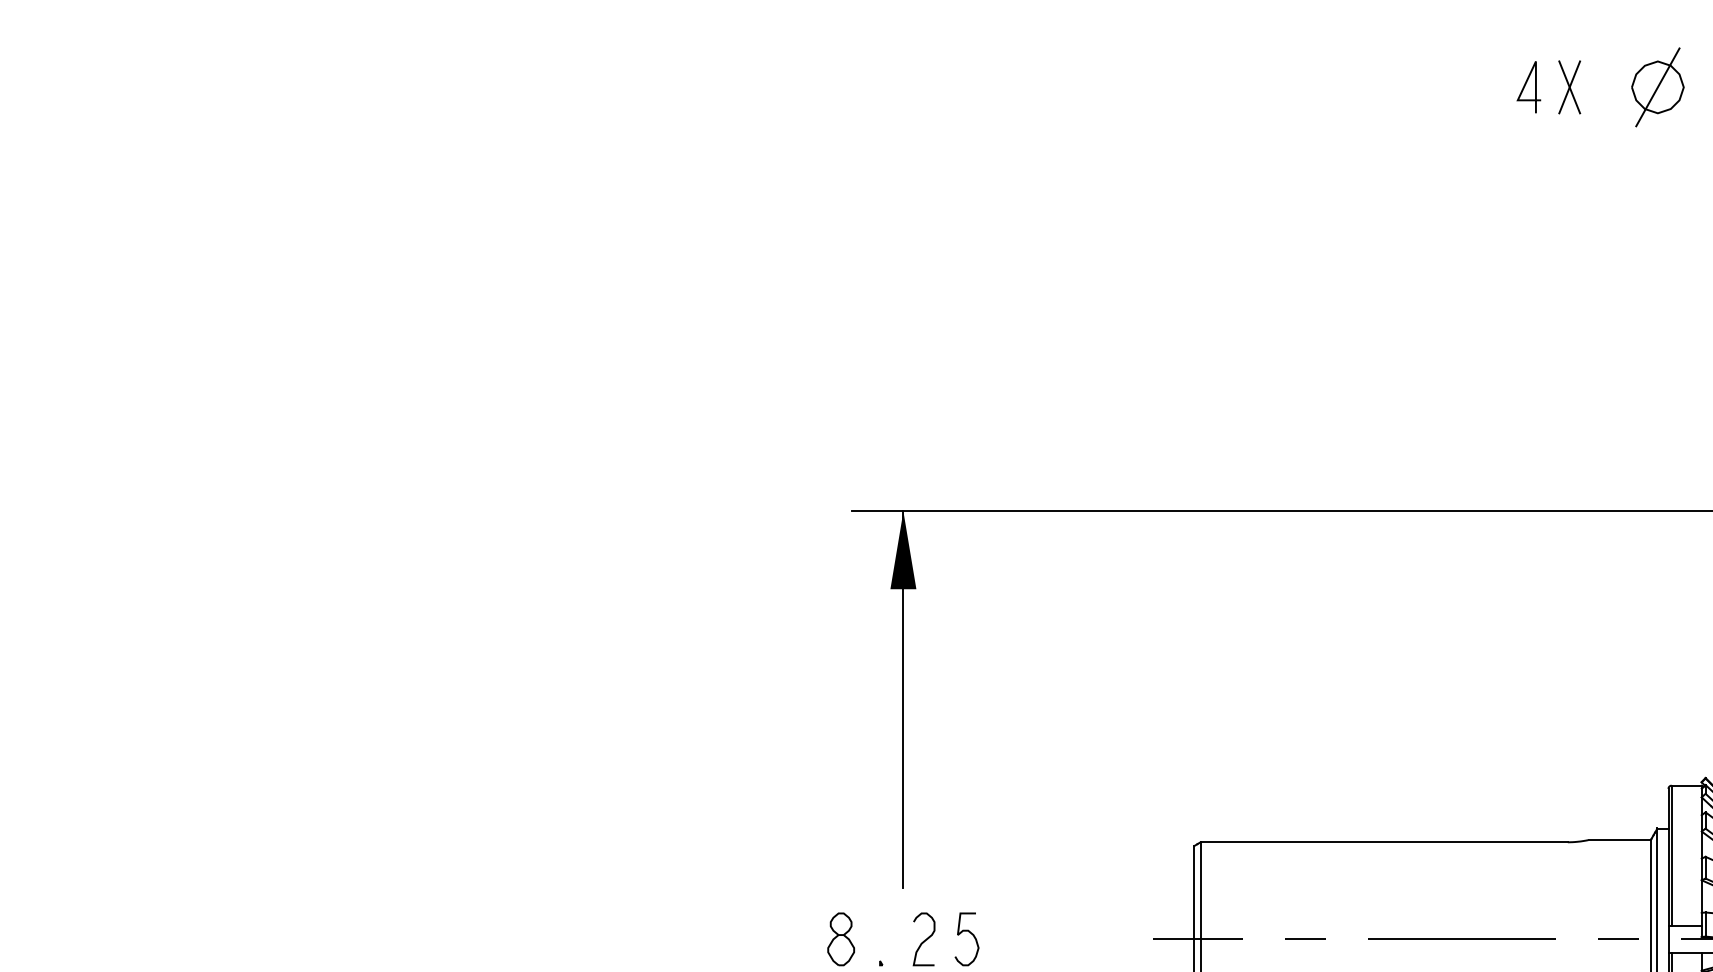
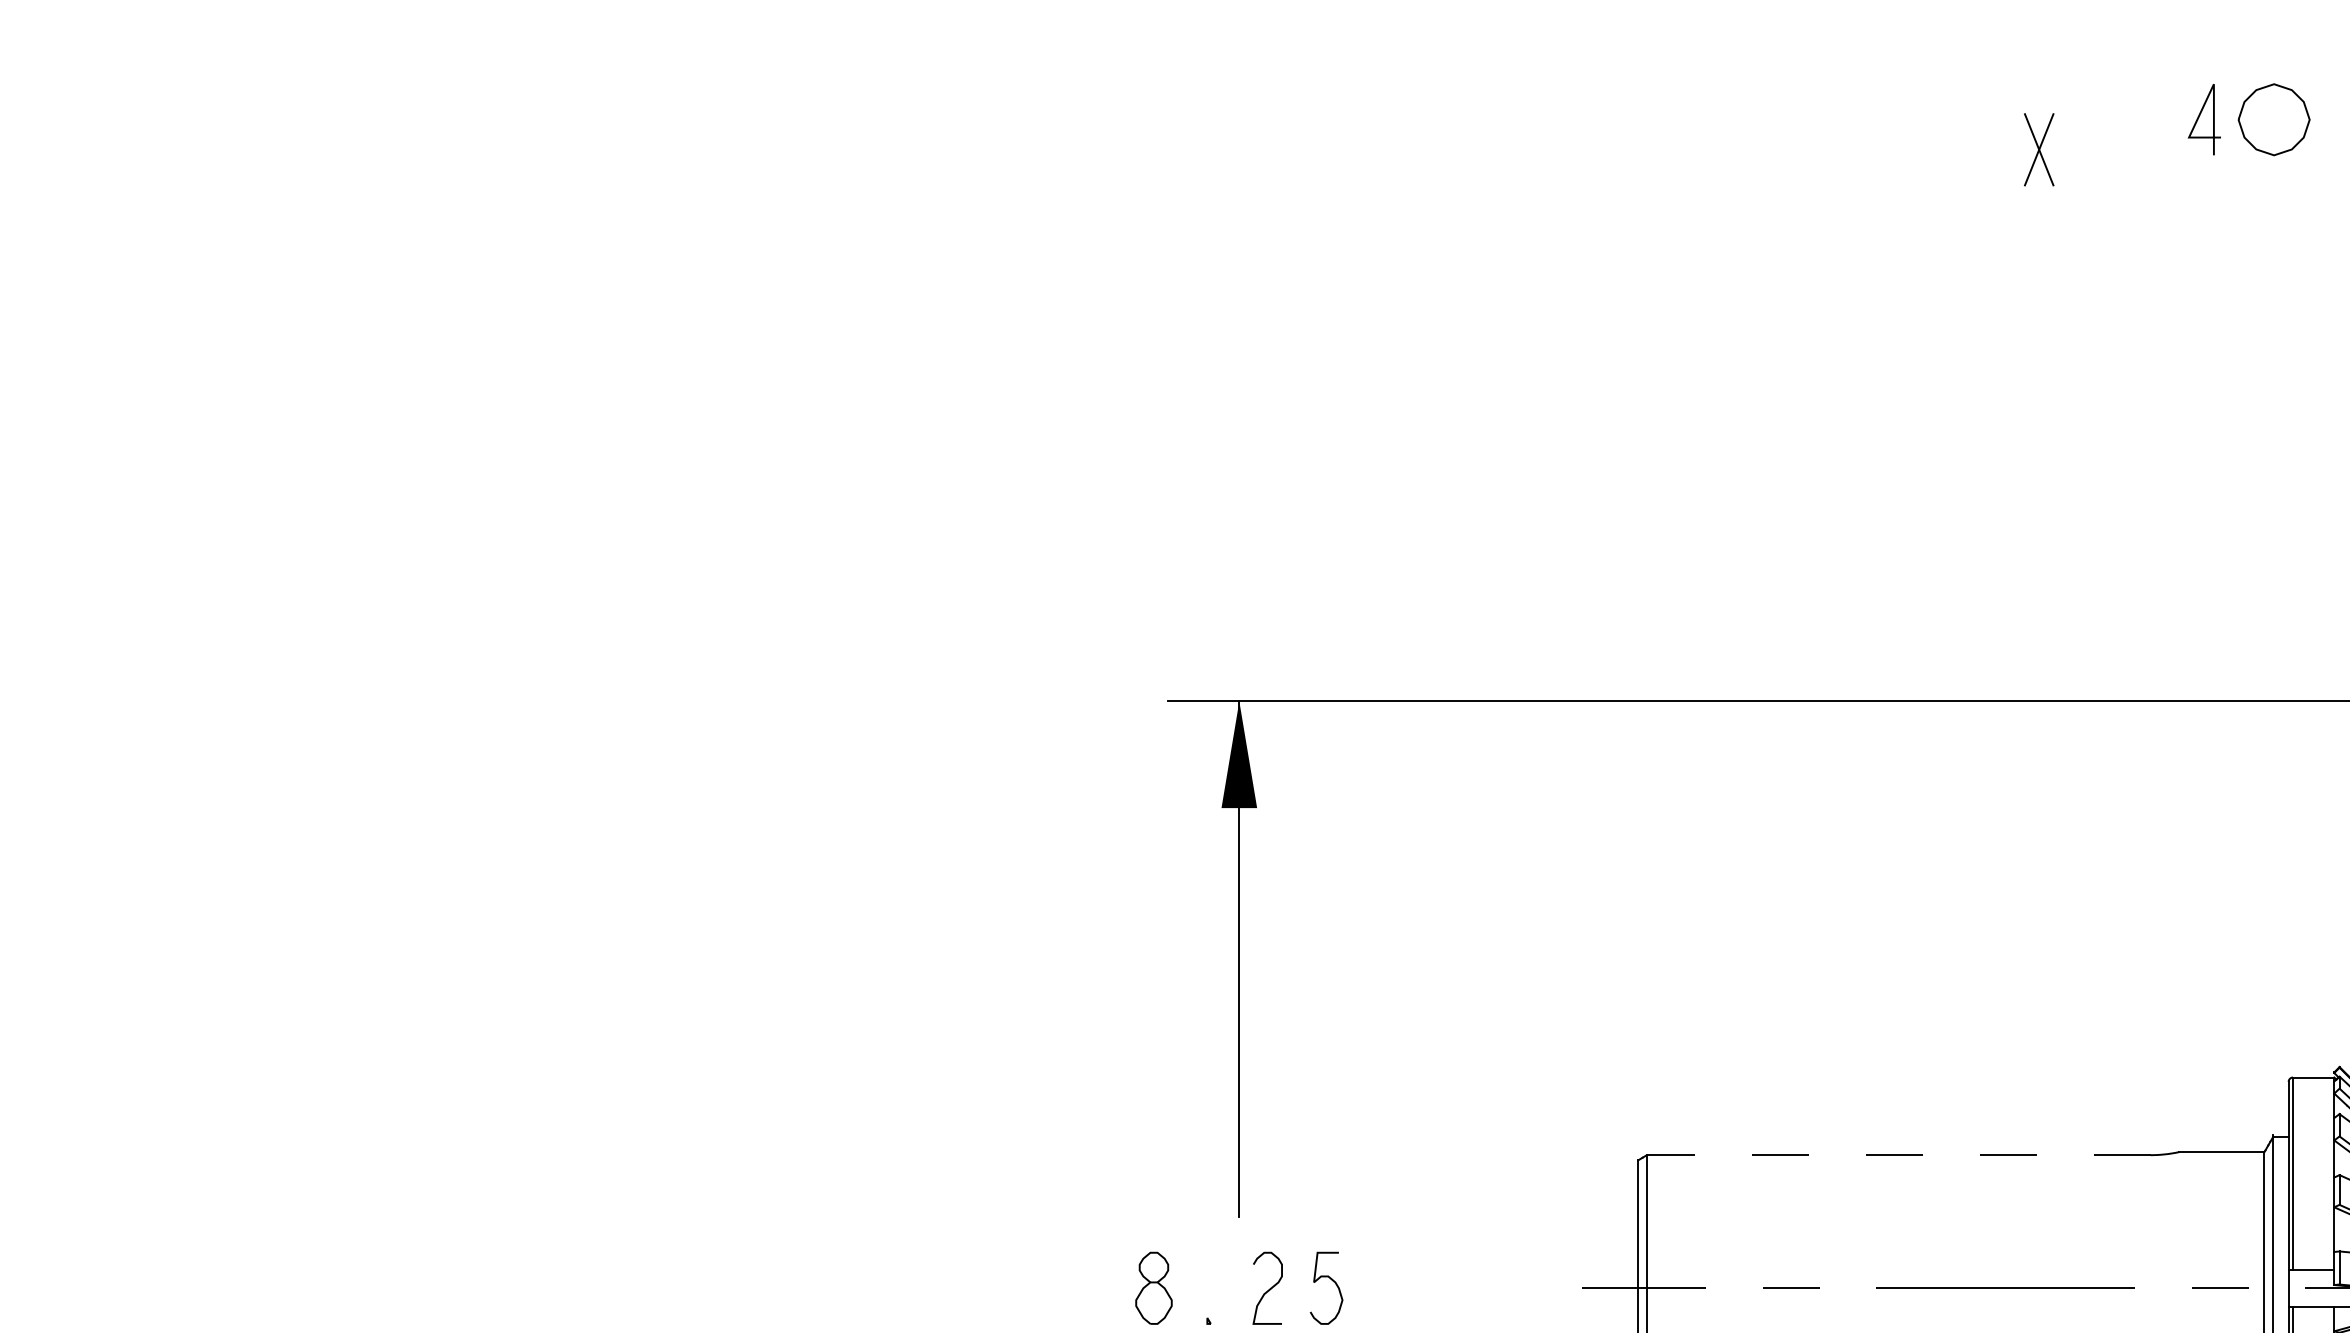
line: (1525, 85) -> (2199, 117), moved
part: (1569, 87) -> (2039, 149), moved
line: (1657, 87) -> (2273, 119), removed
line: (1384, 842) -> (1898, 1155), solid -> dashed

